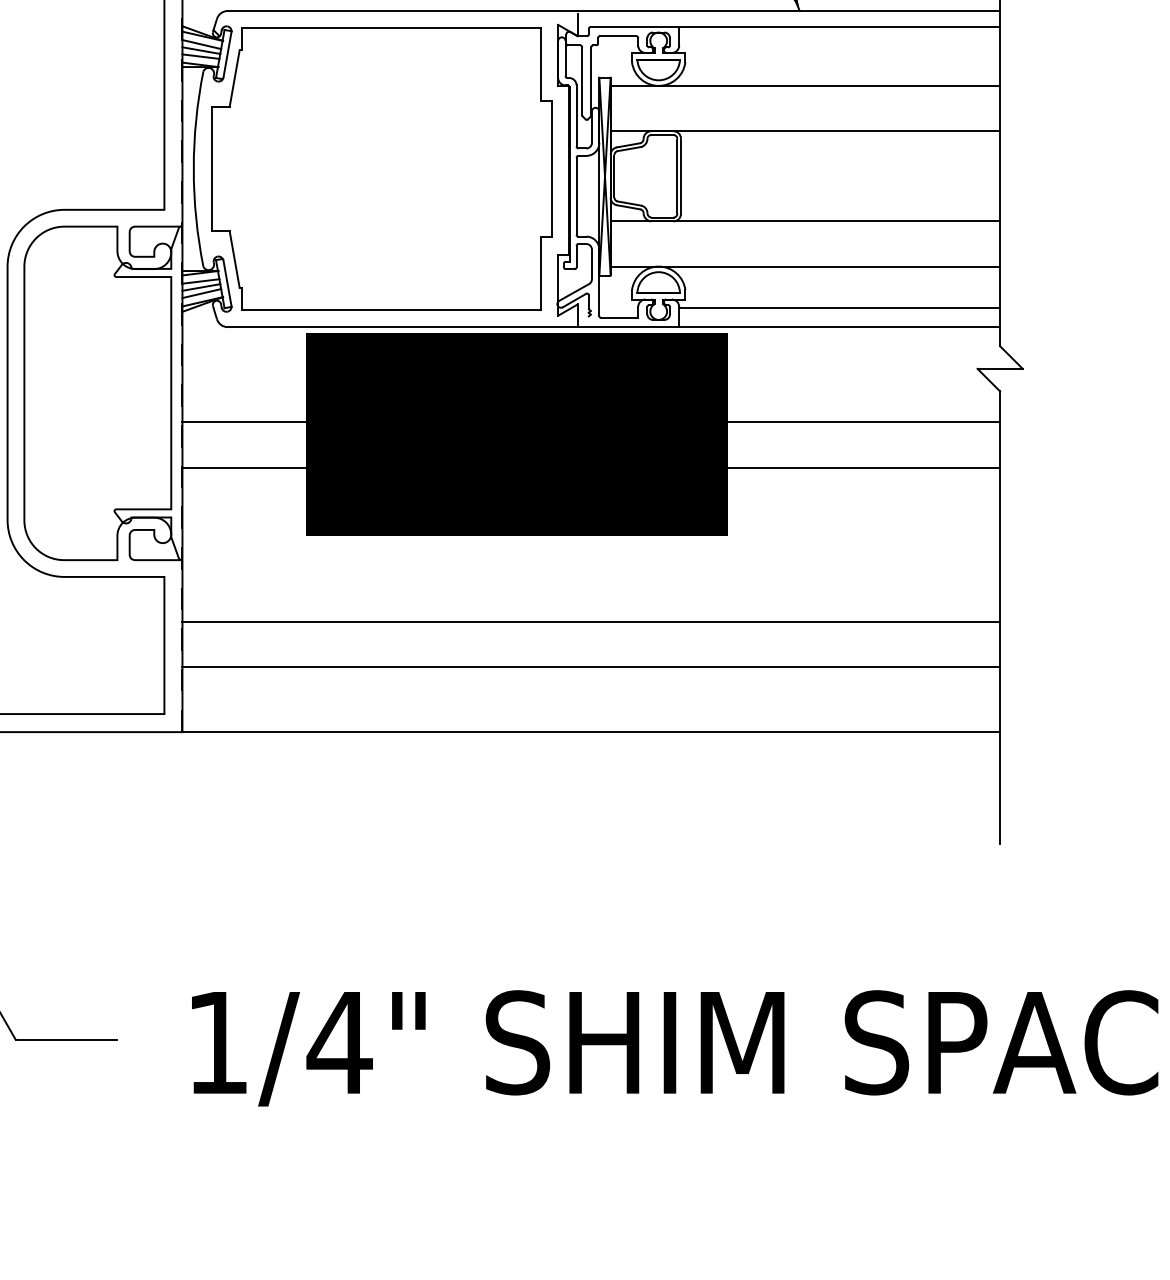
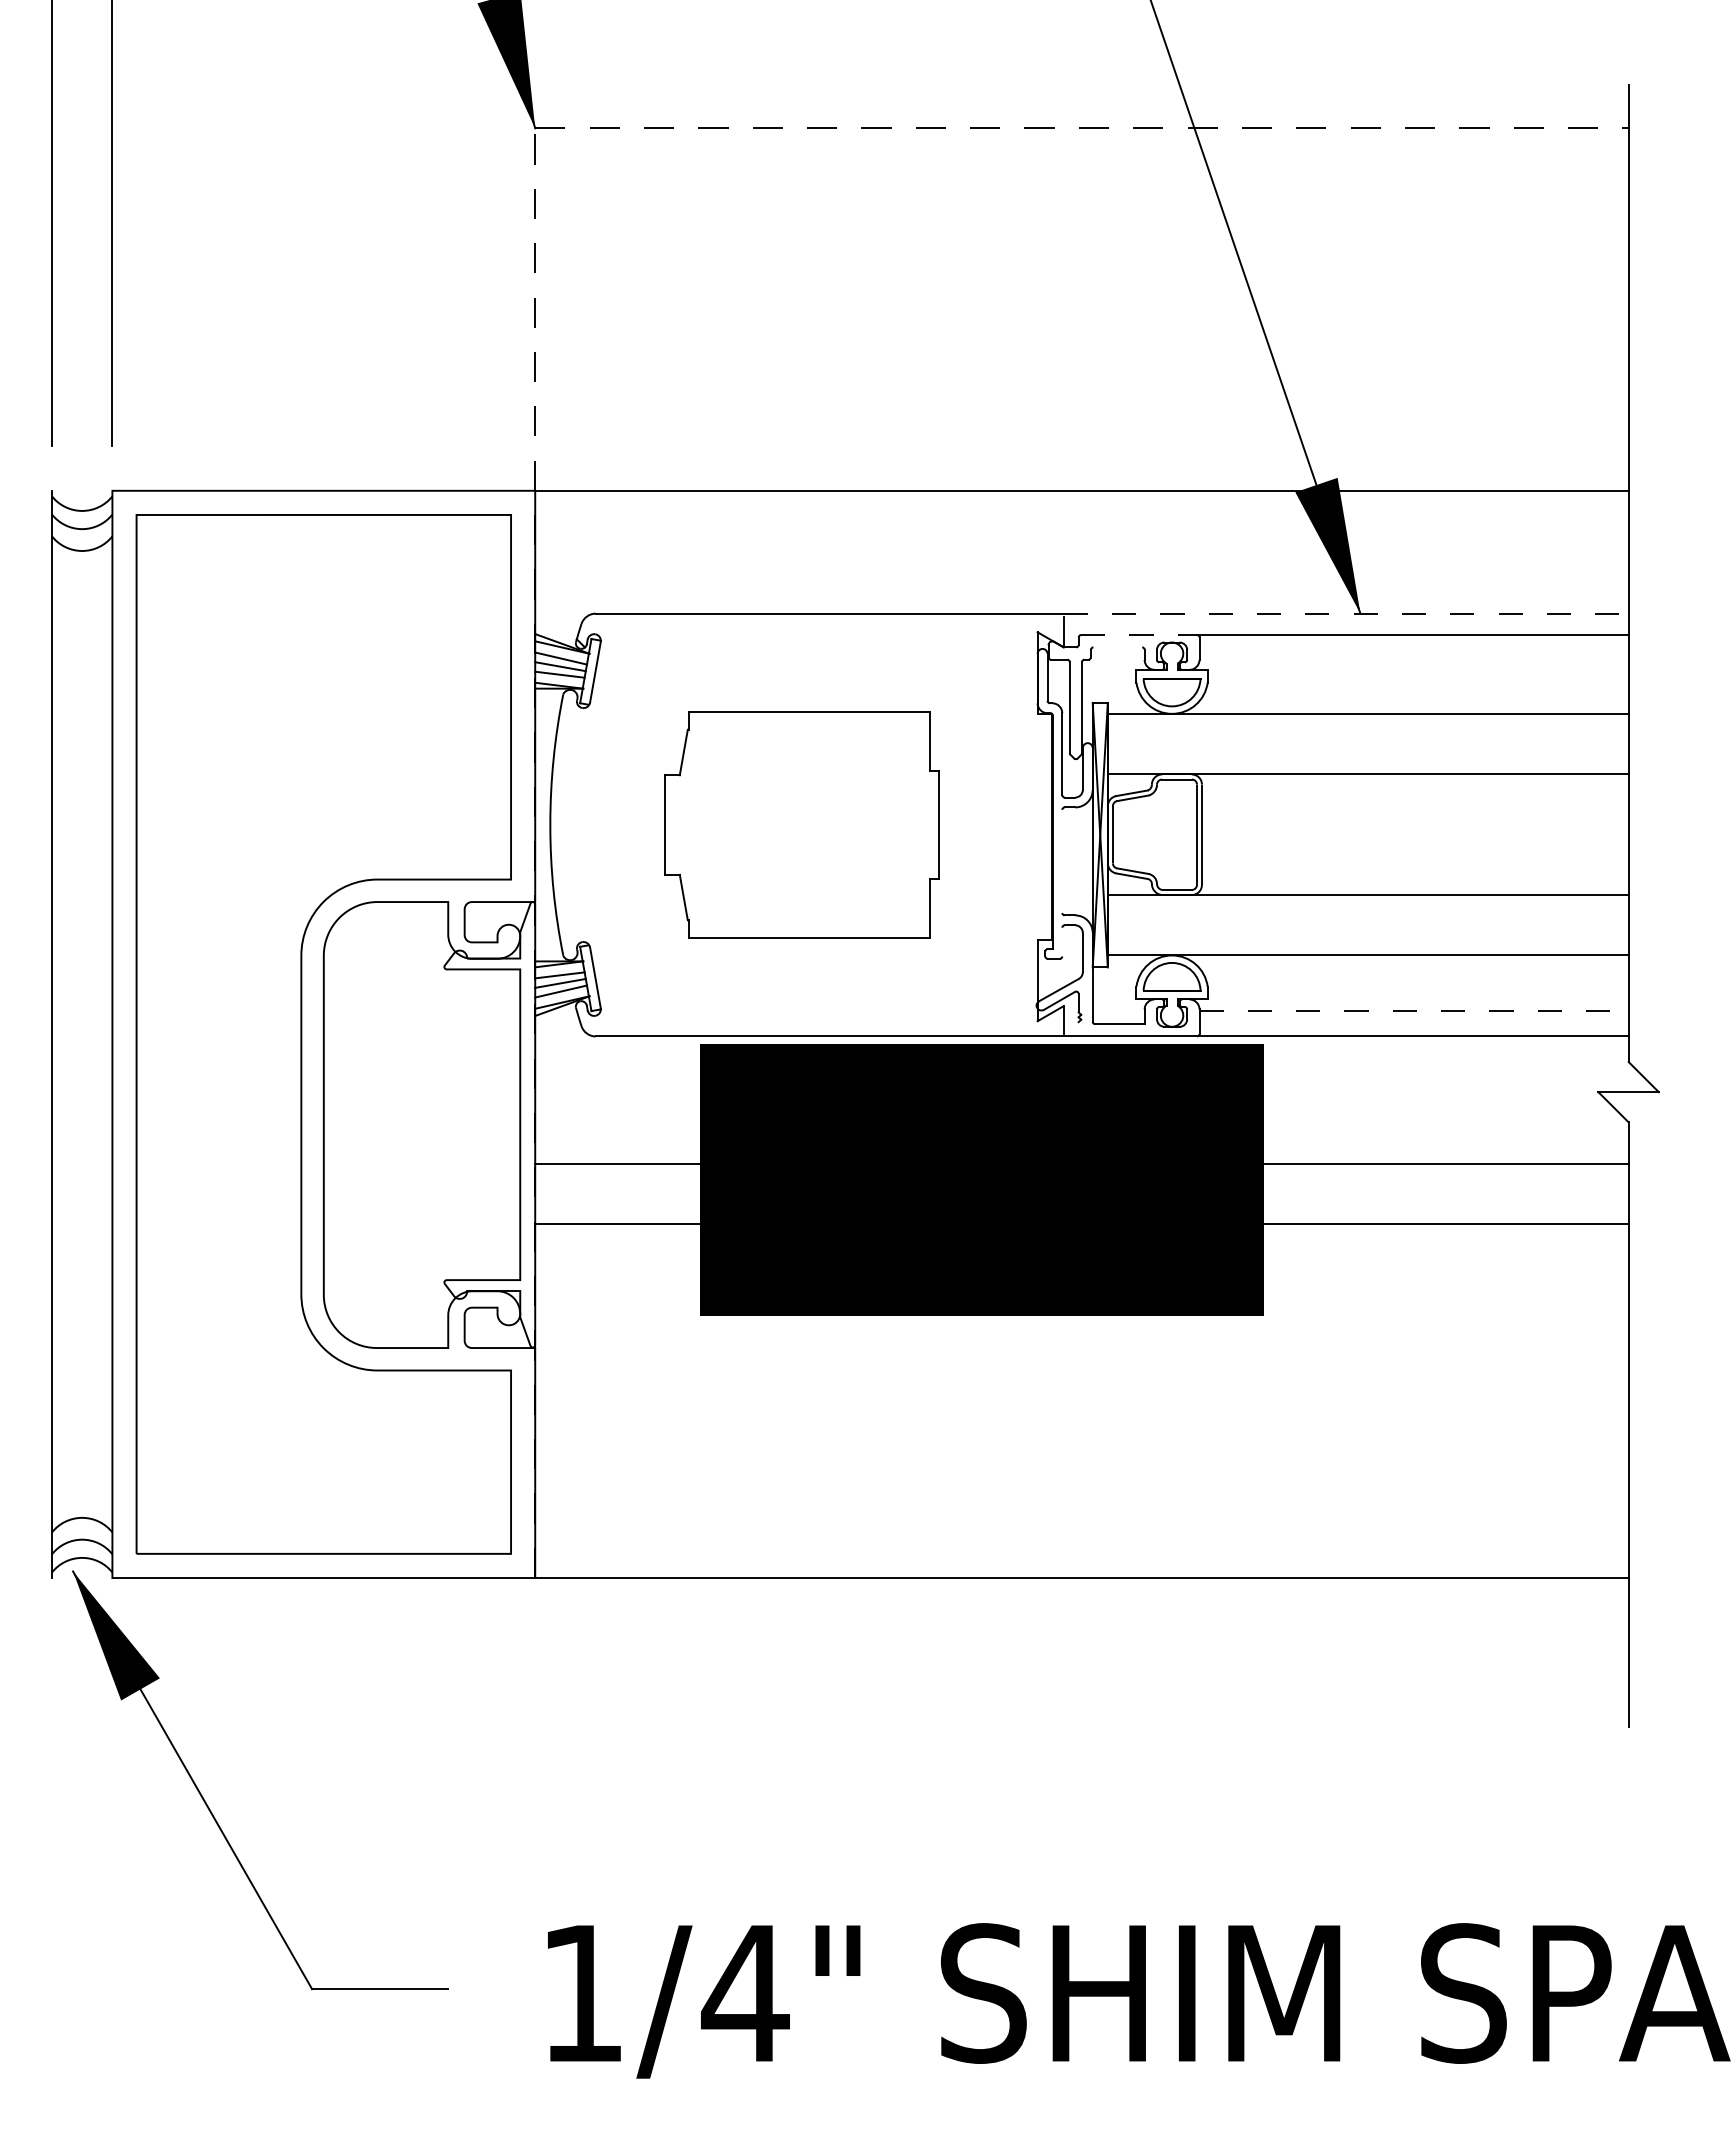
line: (789, 10) -> (1346, 613), solid -> dashed
line: (634, 27) -> (1139, 635), solid -> dashed
line: (617, 36) -> (1117, 647), removed
part: (381, 168) -> (801, 824), size x0.6
line: (576, 196) -> (1062, 861), removed
line: (576, 256) -> (1062, 941), removed
line: (839, 307) -> (1414, 1010), solid -> dashed
line: (590, 621) -> (1081, 1430), removed
line: (590, 666) -> (1081, 1490), removed

